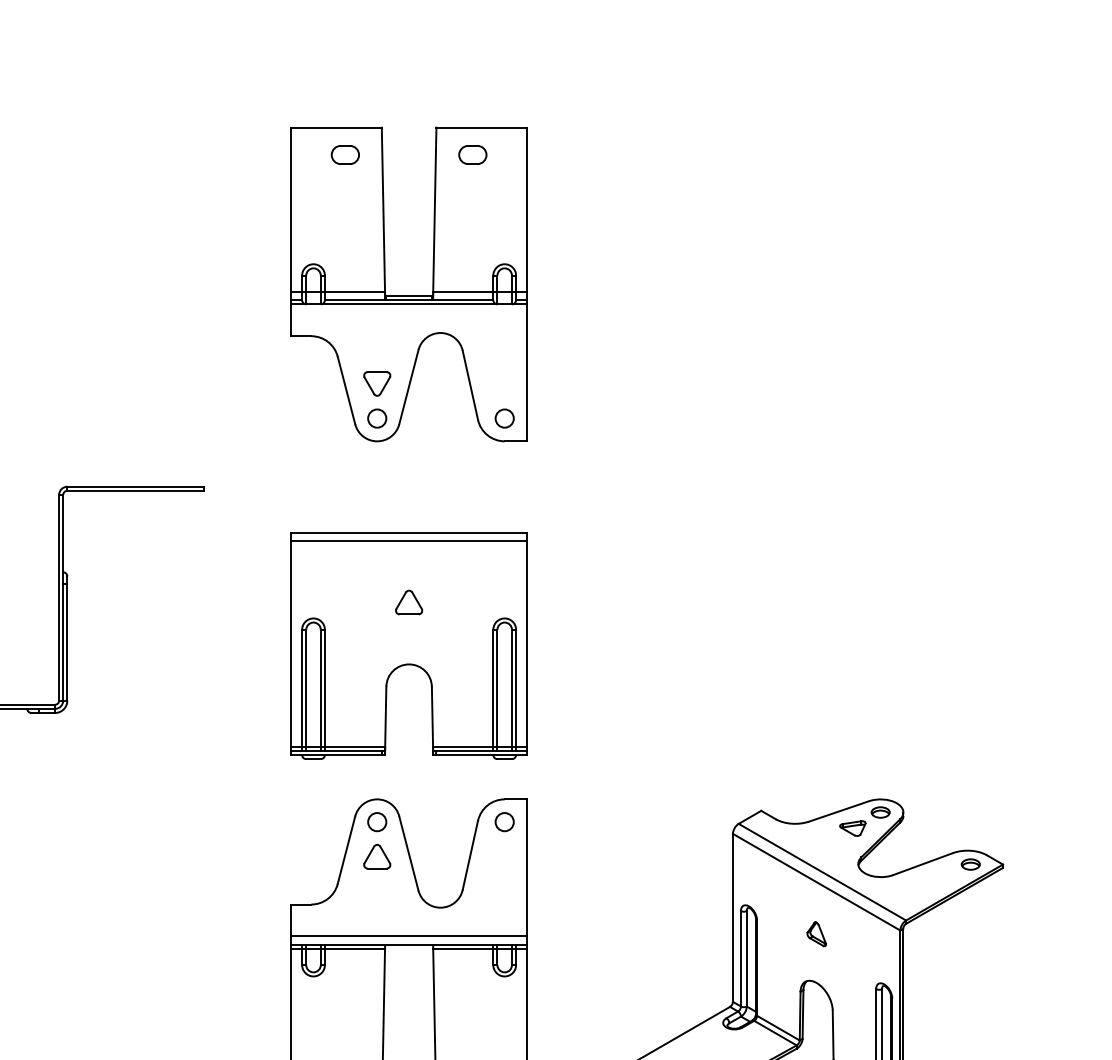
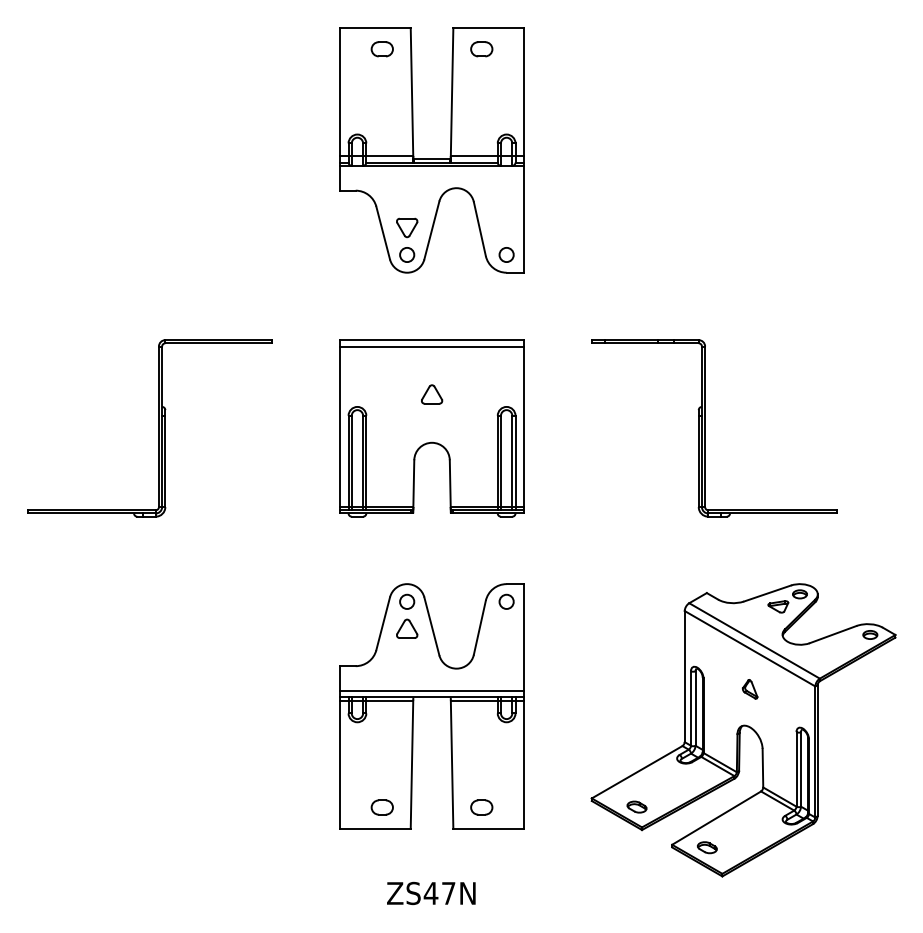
part: (408, 294) -> (431, 158), moved
part: (759, 599) -> (705, 428), added
part: (408, 646) -> (431, 428), moved

